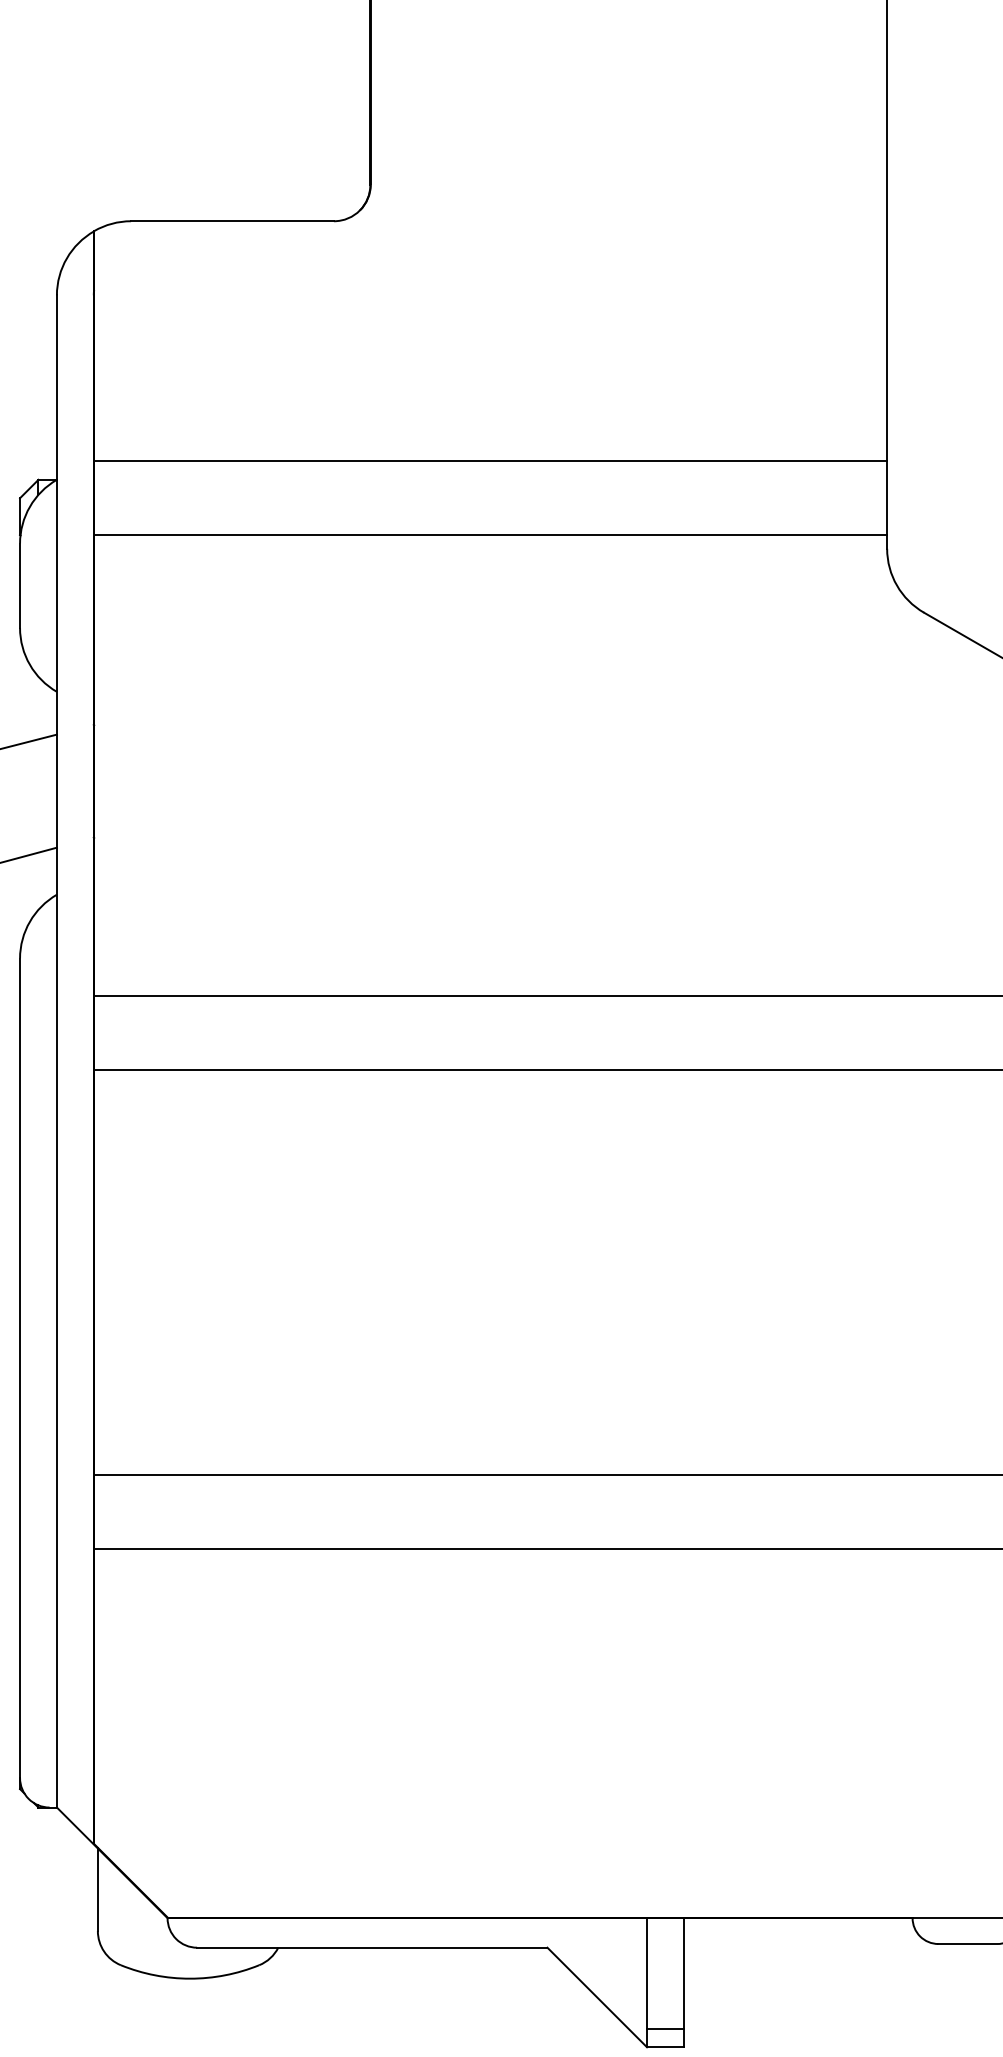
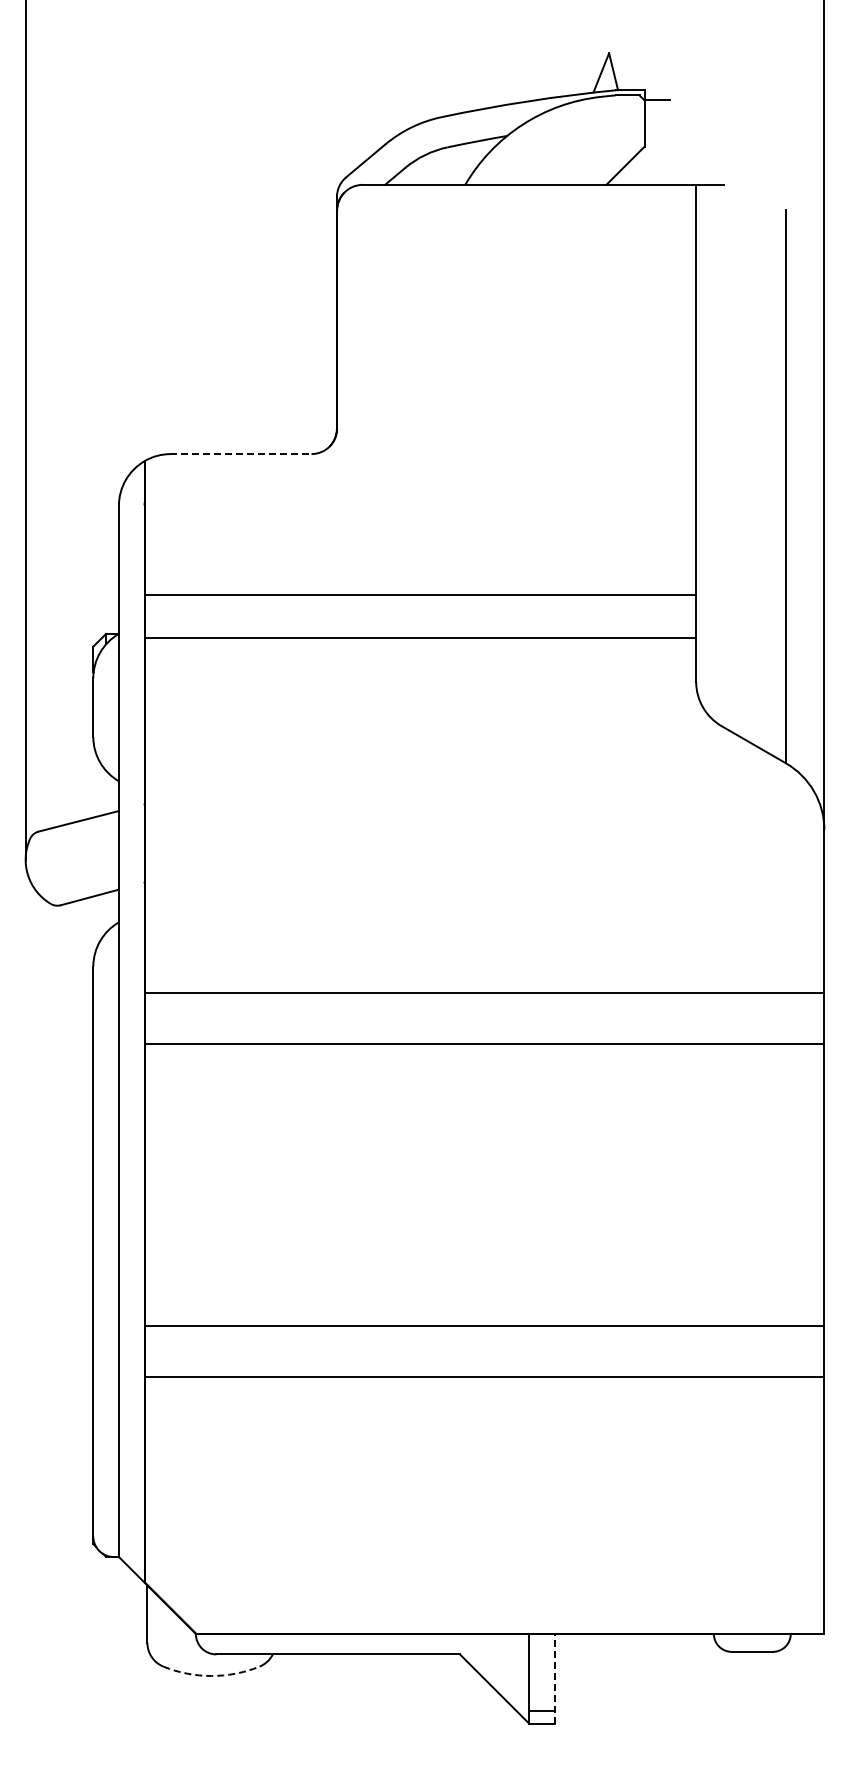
line: (233, 221) -> (241, 454), solid -> dashed
line: (490, 460) -> (420, 594), moved
line: (490, 535) -> (420, 638), moved
arc: (190, 1977) -> (211, 1675), solid -> dashed
line: (683, 1982) -> (554, 1678), solid -> dashed

